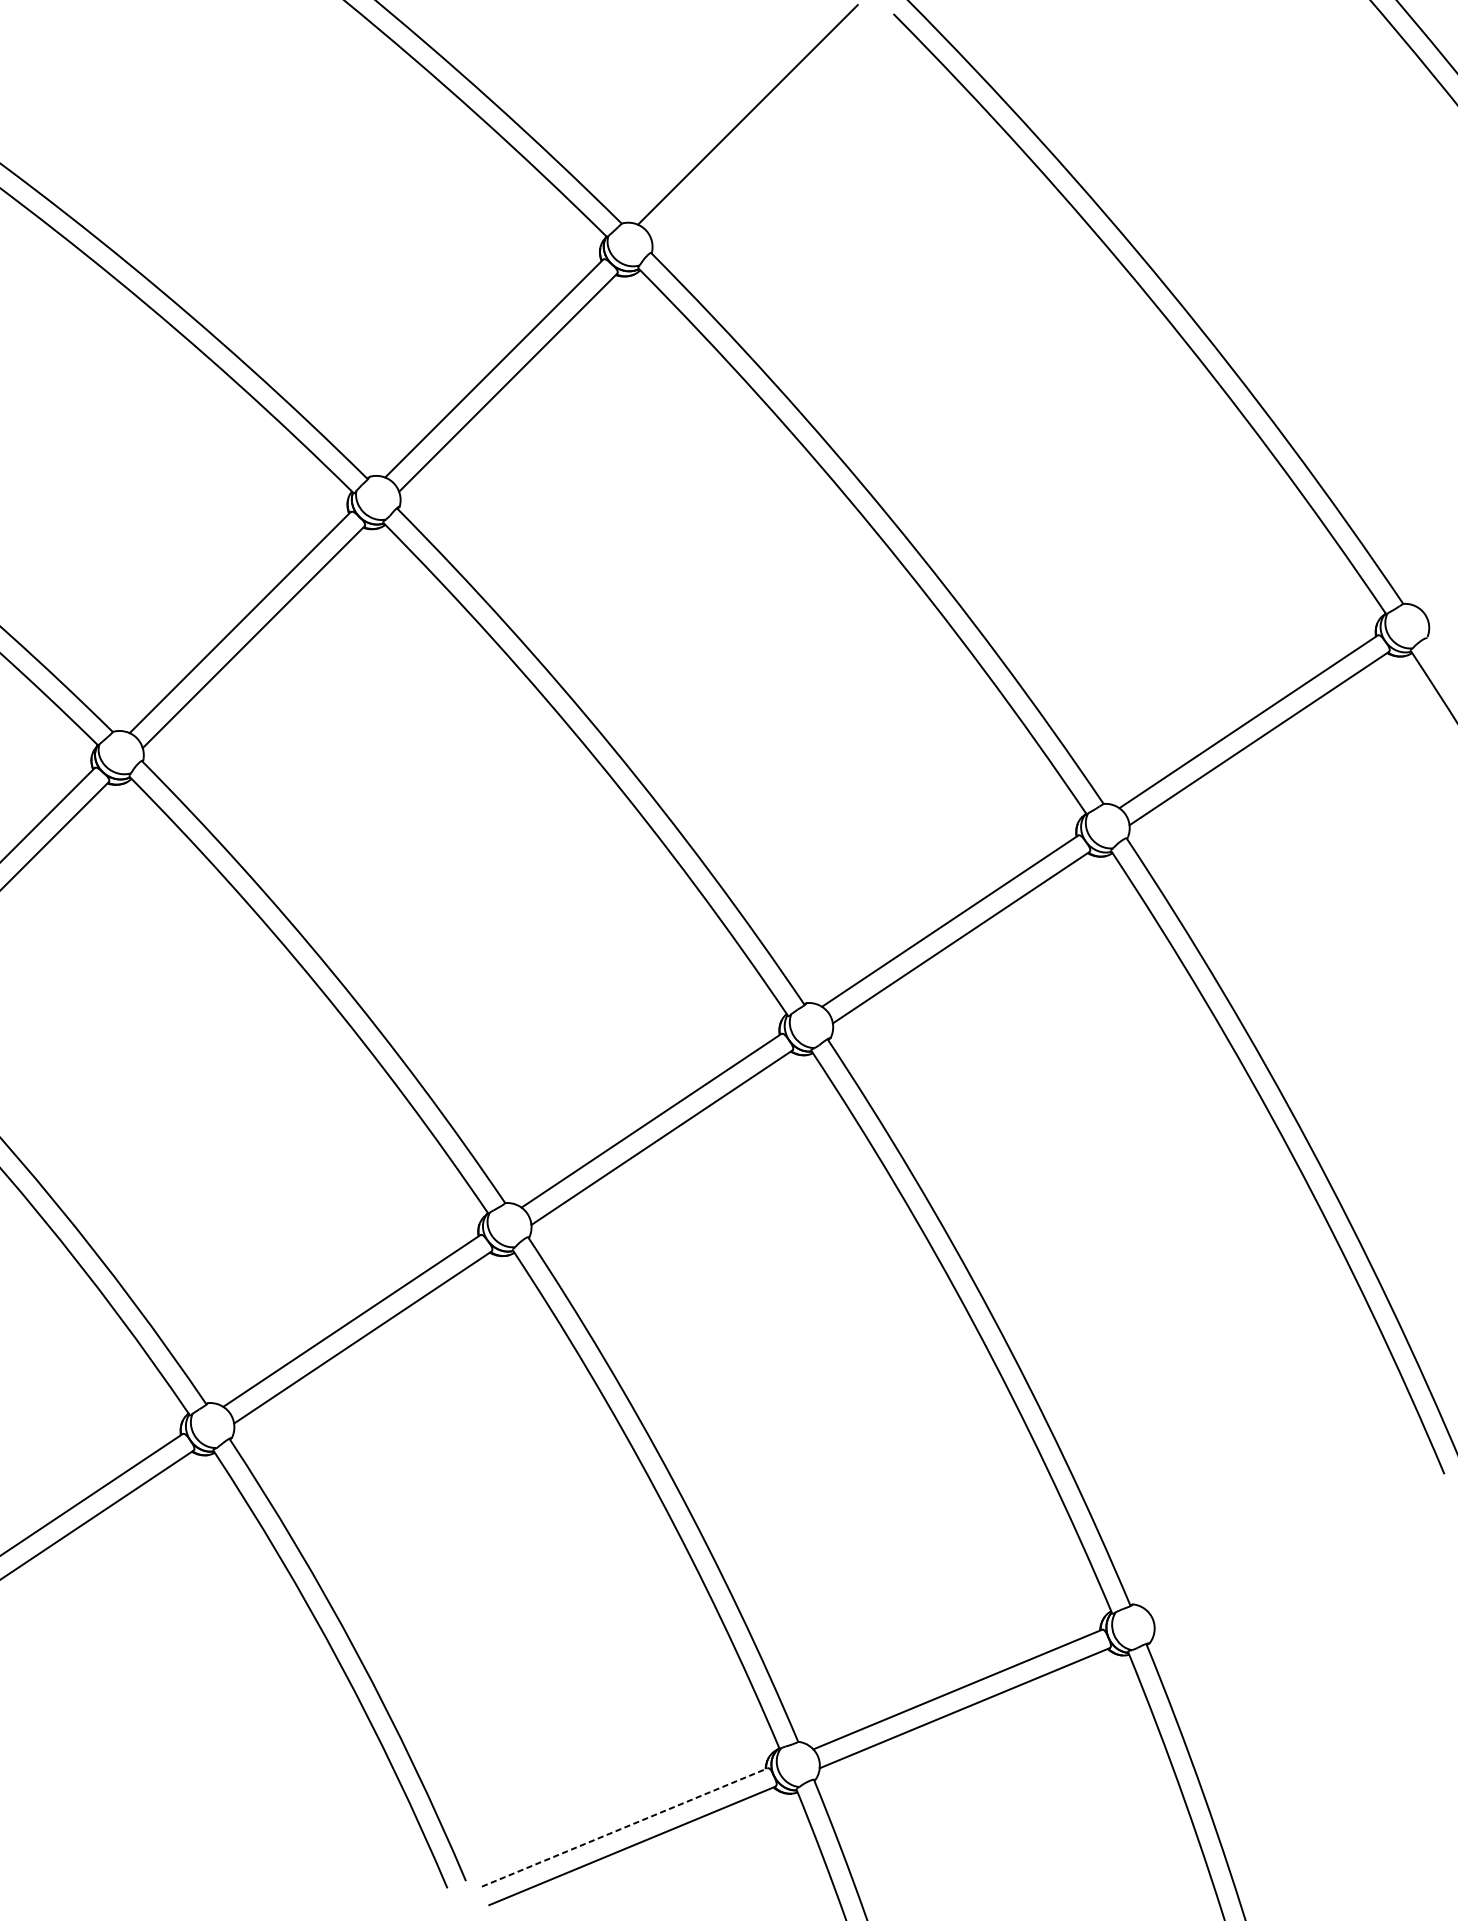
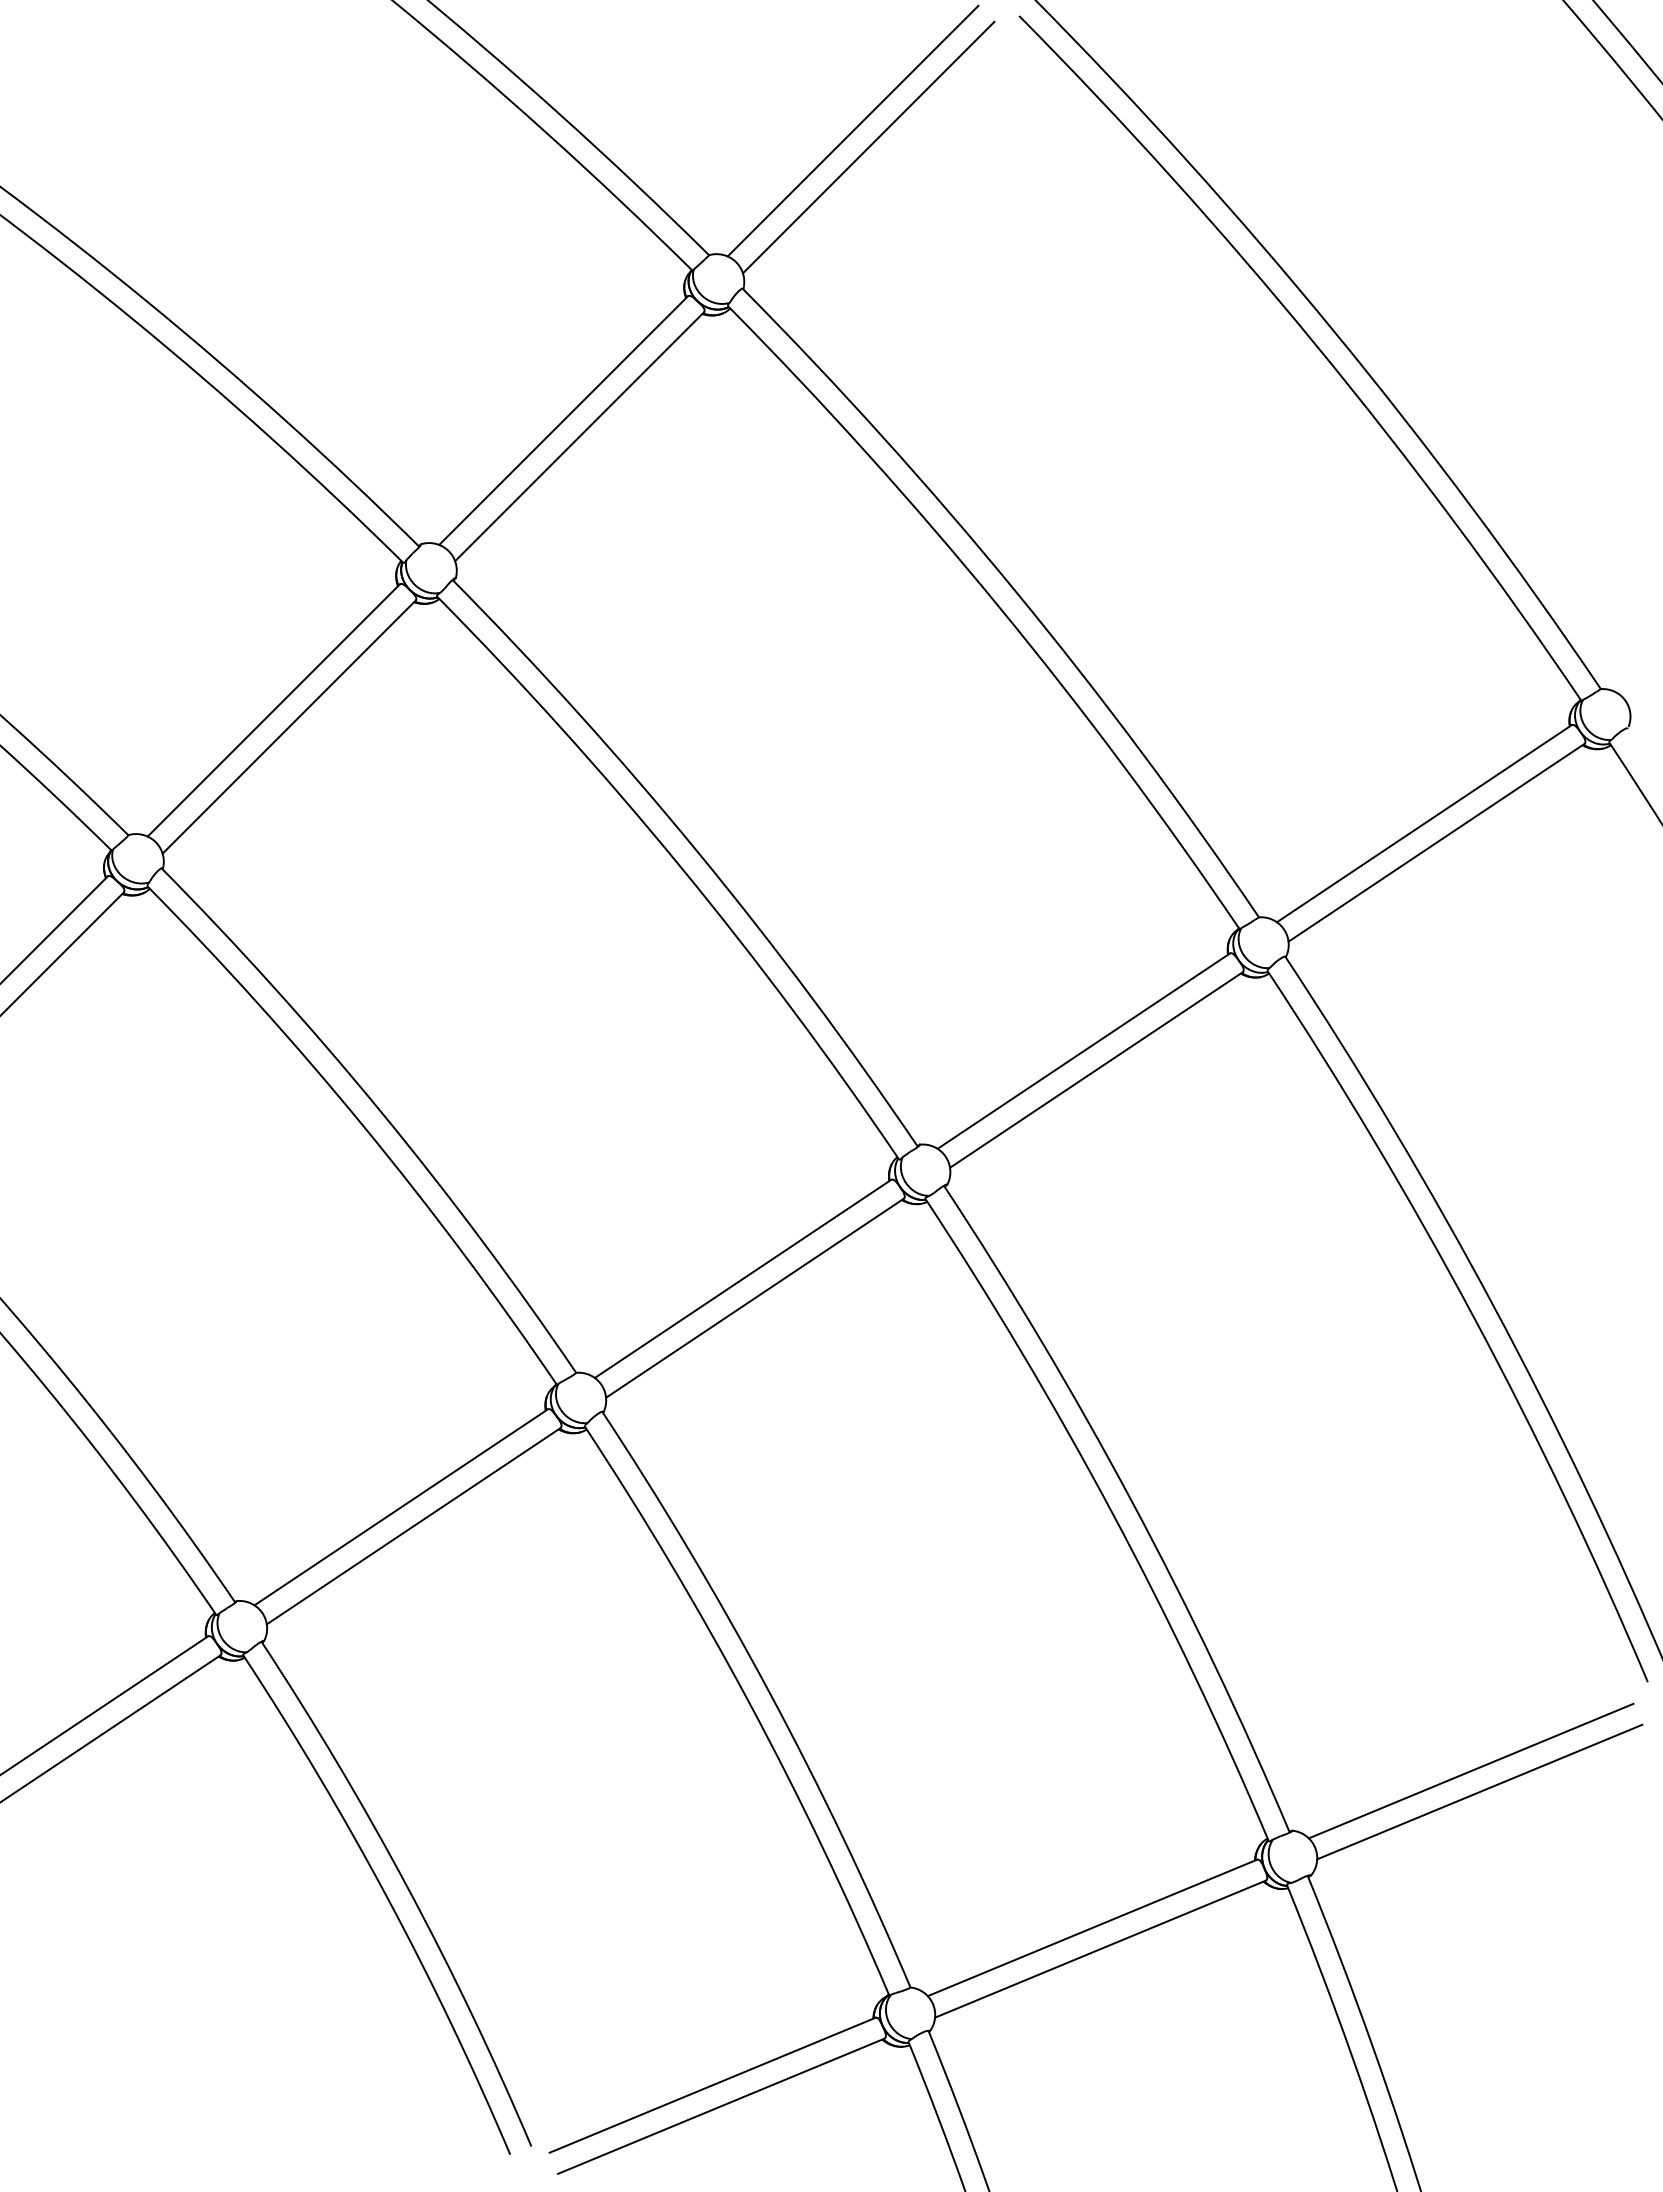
line: (761, 129) -> (868, 147), added
line: (1289, 1551) -> (1470, 1770), added
line: (1296, 1570) -> (1479, 1791), added
line: (625, 1827) -> (713, 2085), dashed -> solid

